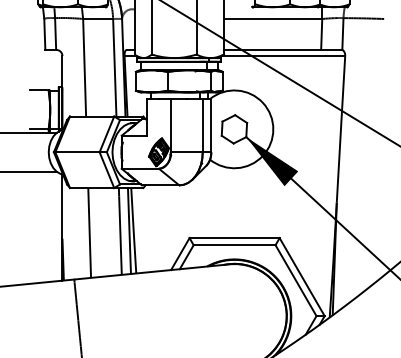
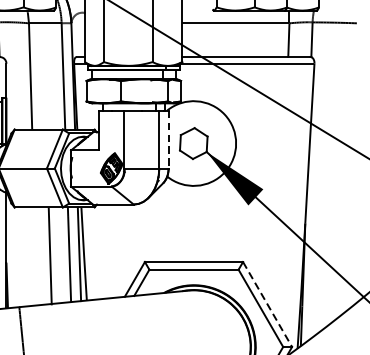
line: (211, 125) -> (168, 139), solid -> dashed
line: (89, 232) -> (50, 255), moved
line: (302, 277) -> (267, 304), solid -> dashed

